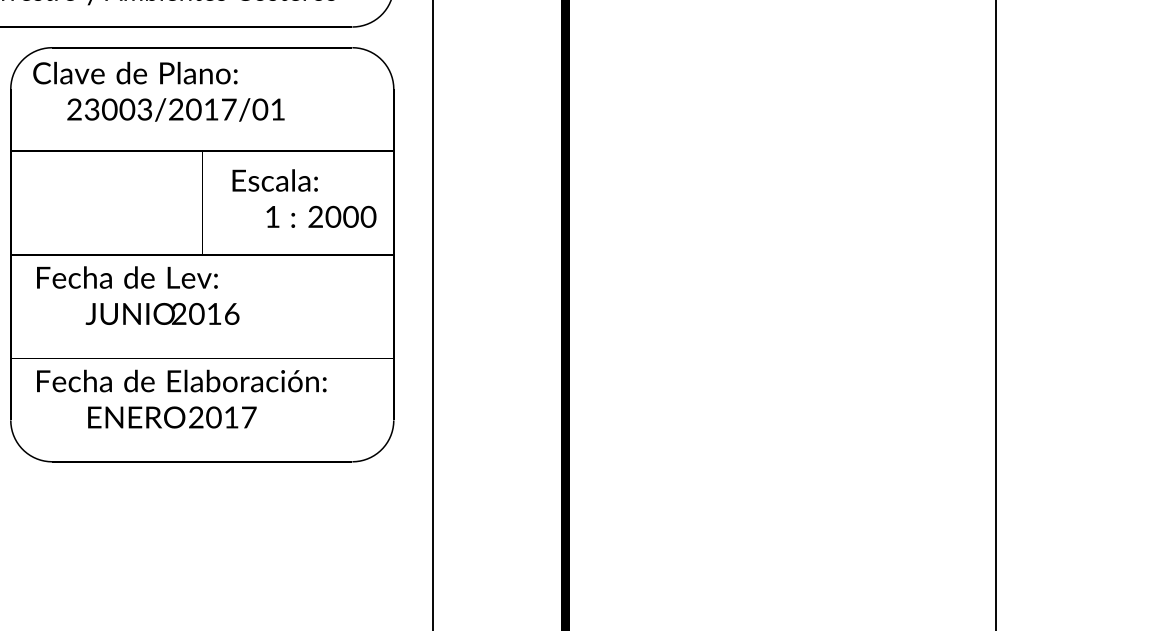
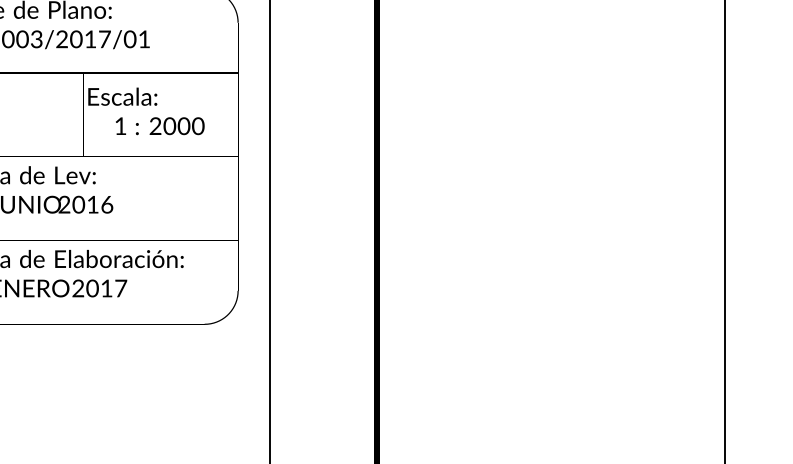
text: (304, 198) -> (146, 111), moved

